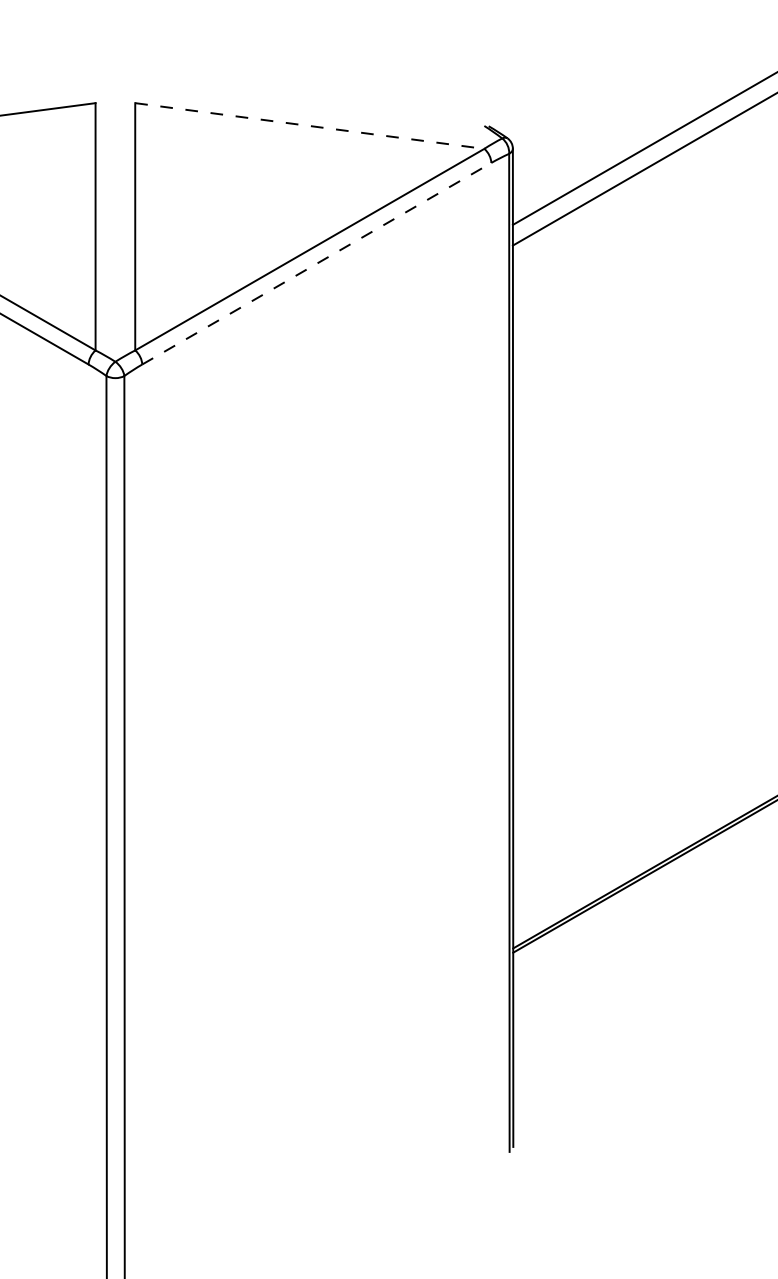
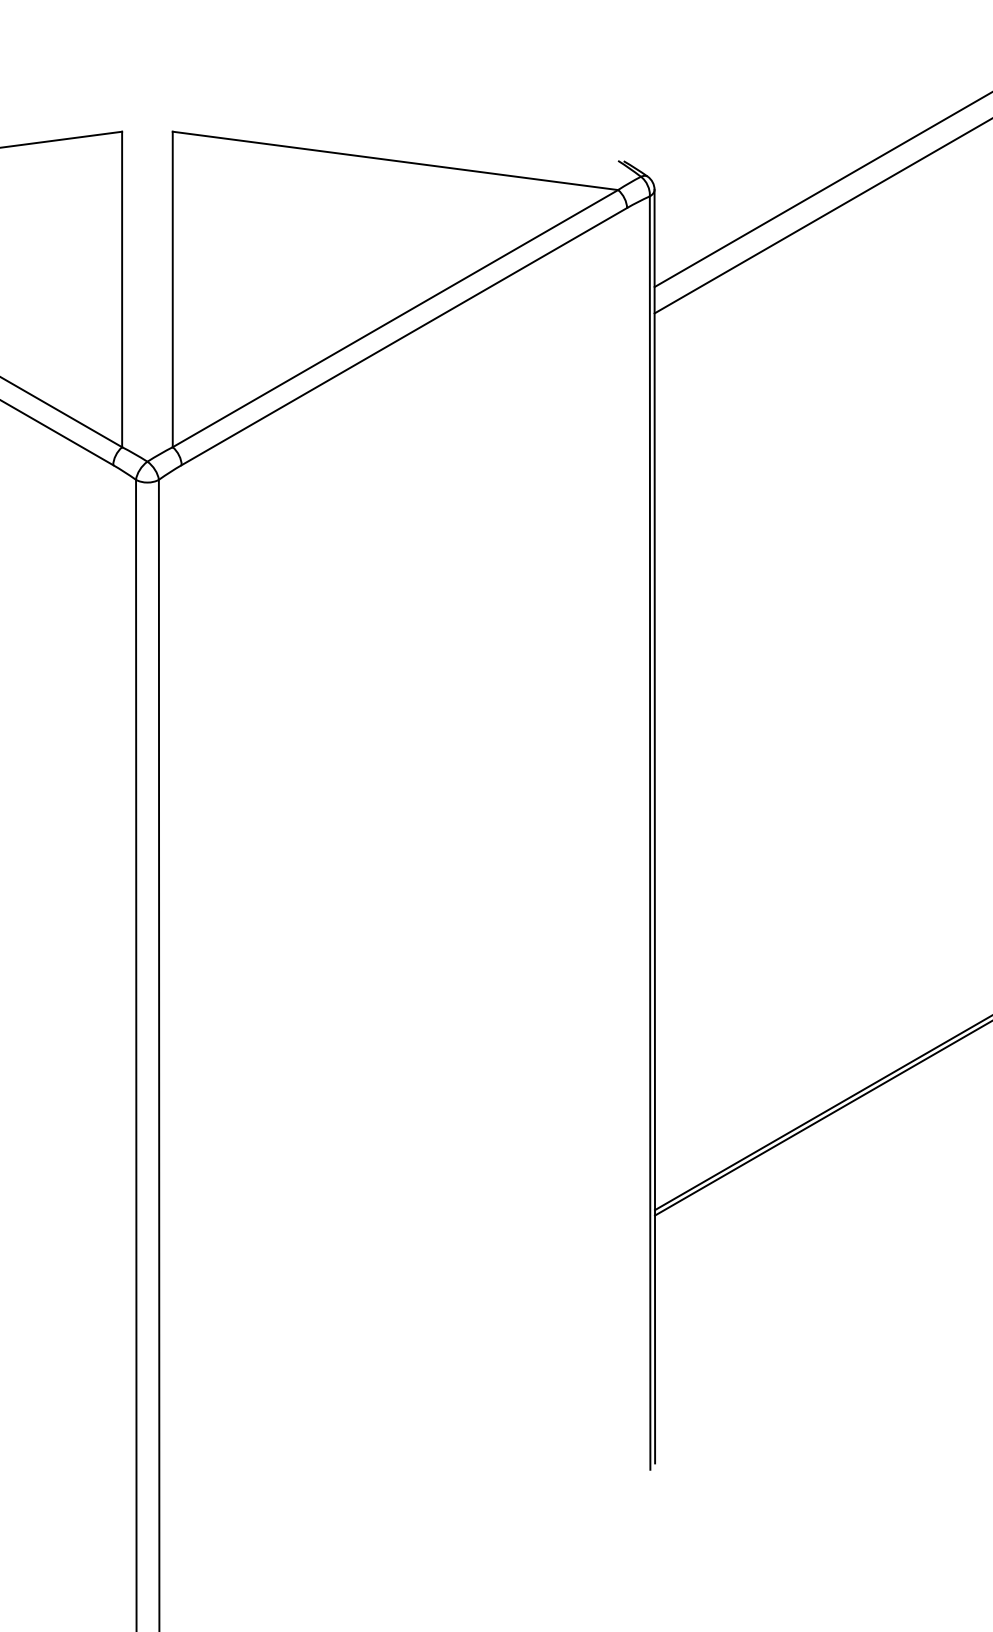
line: (310, 126) -> (396, 161), dashed -> solid
line: (316, 263) -> (404, 336), dashed -> solid

